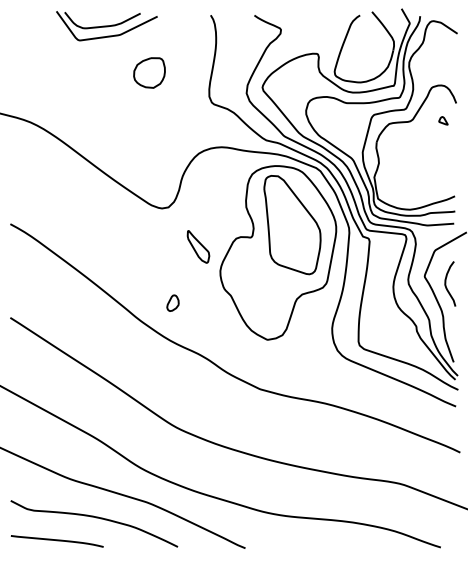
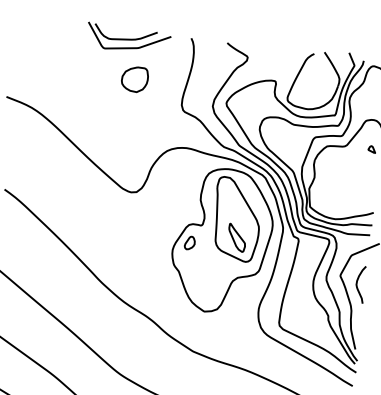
part: (106, 26) -> (128, 39), moved
part: (198, 246) -> (237, 237), moved
part: (172, 302) -> (189, 242), moved

